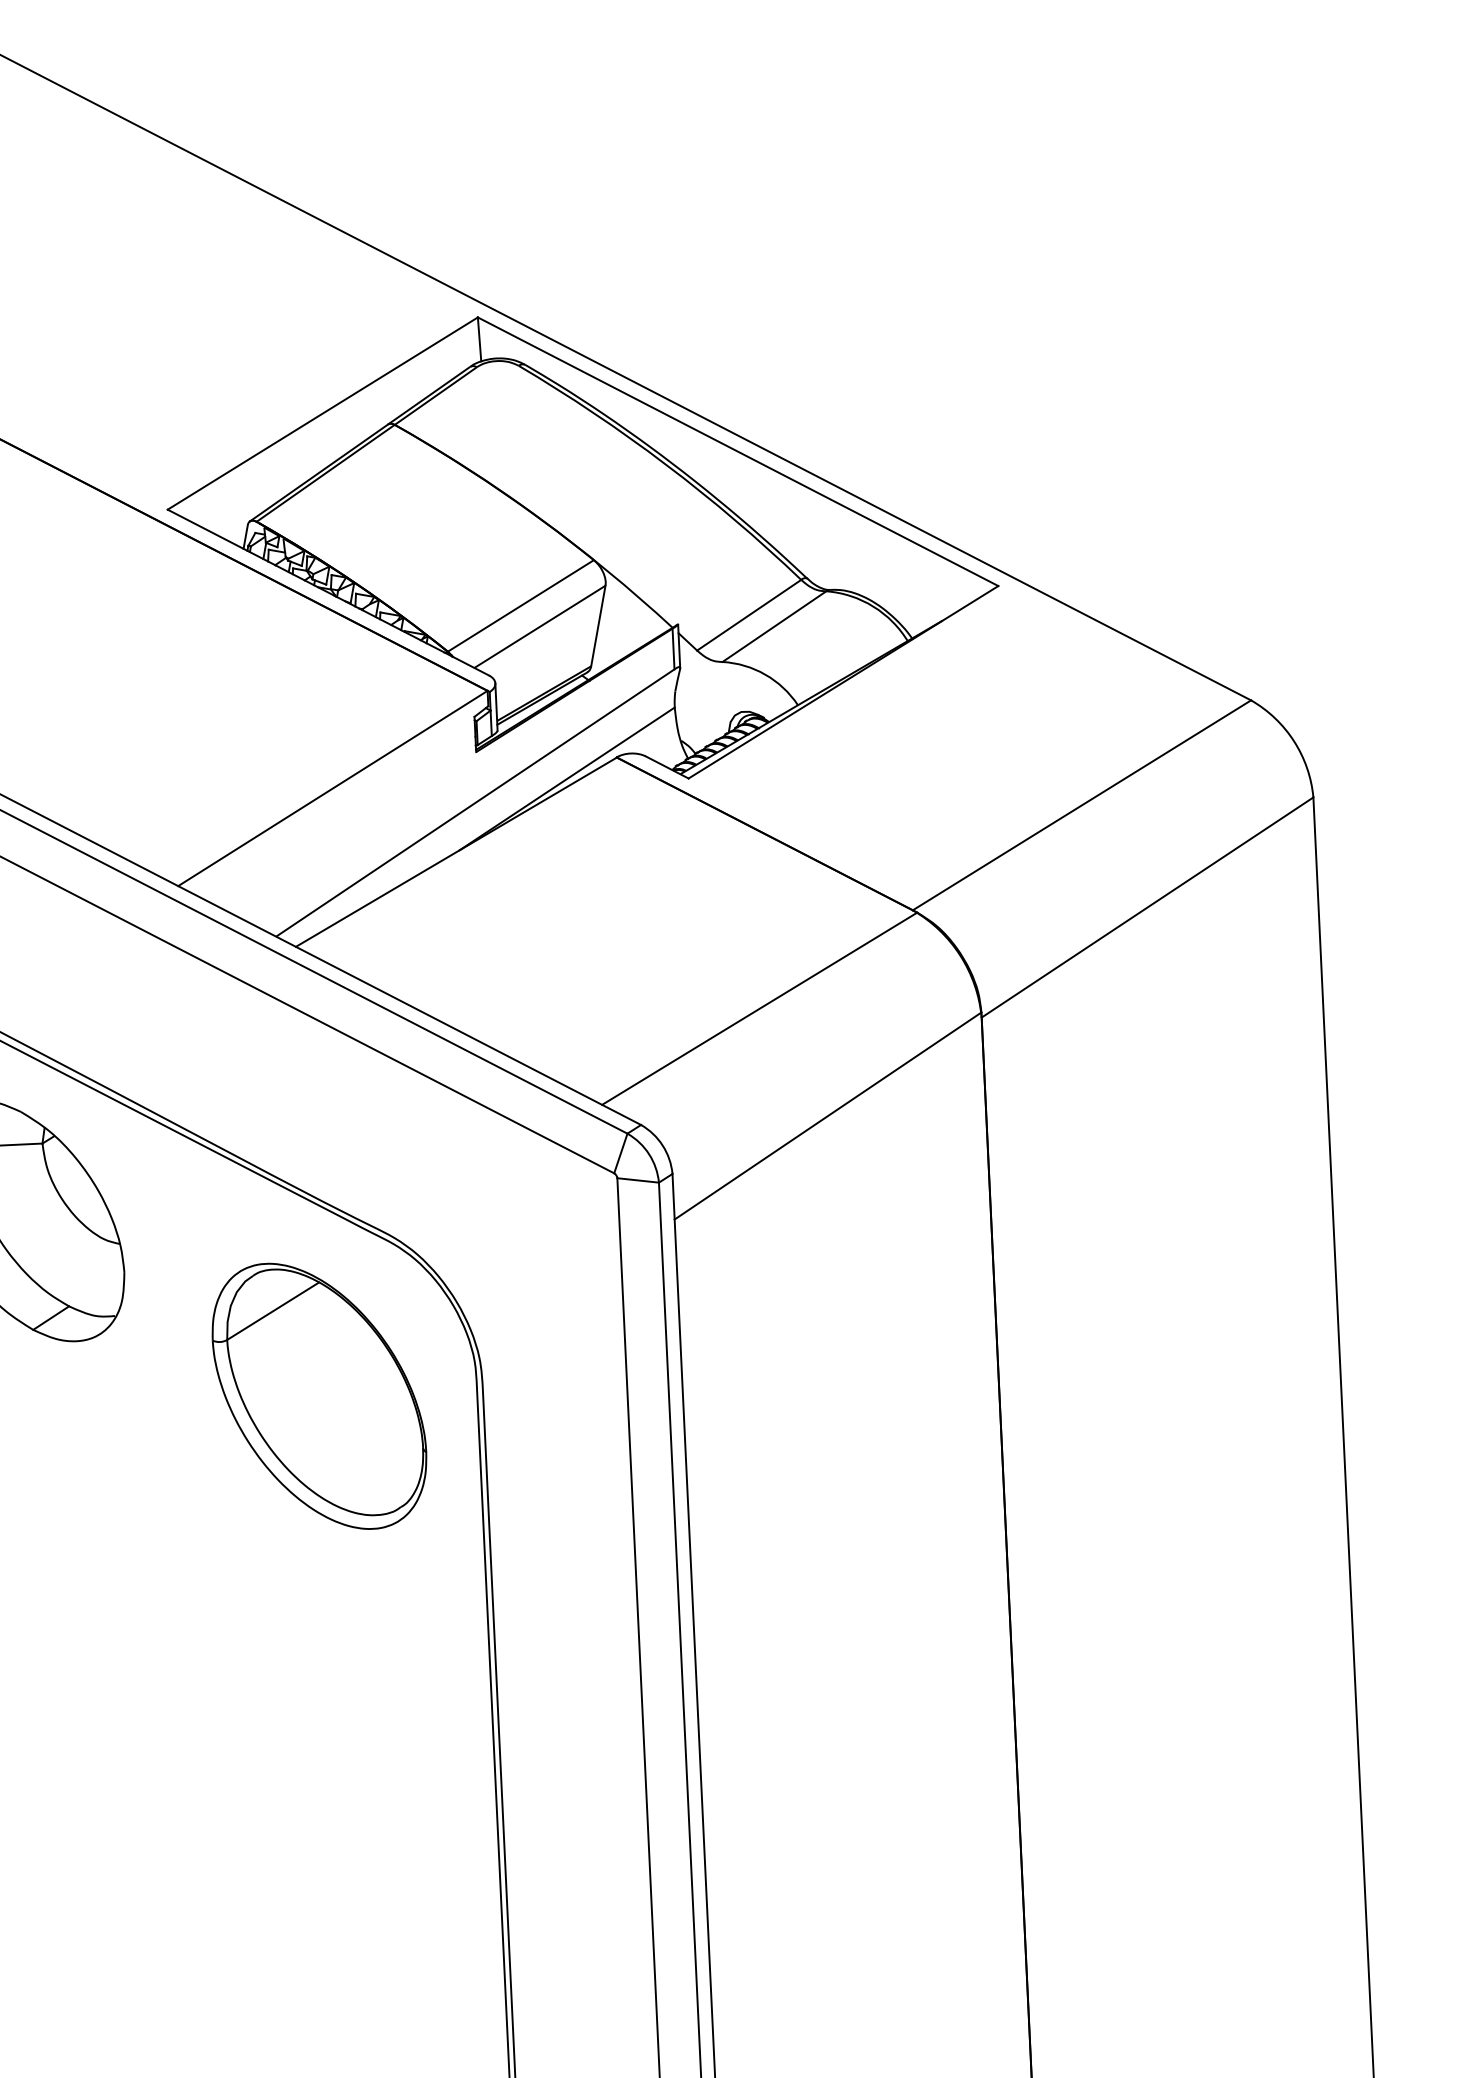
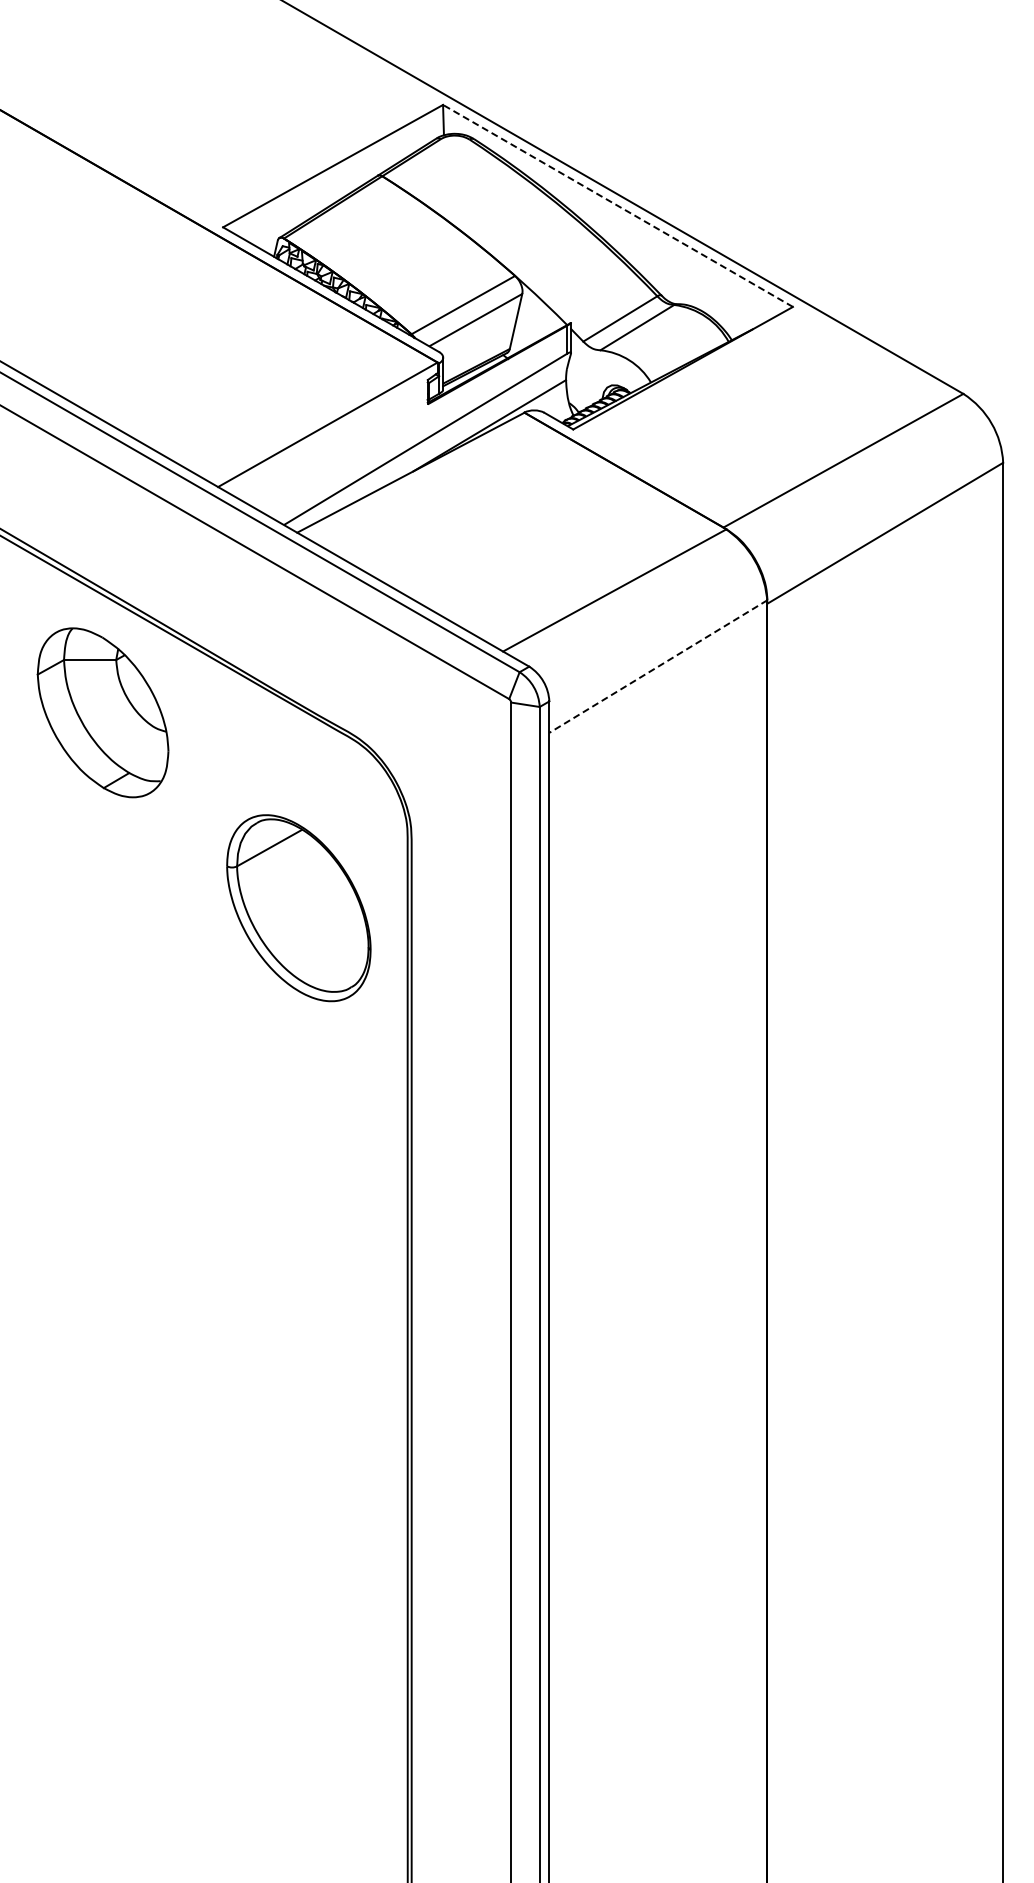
line: (737, 451) -> (617, 205), solid -> dashed
line: (828, 1115) -> (658, 666), solid -> dashed
part: (318, 1396) -> (298, 908), moved

